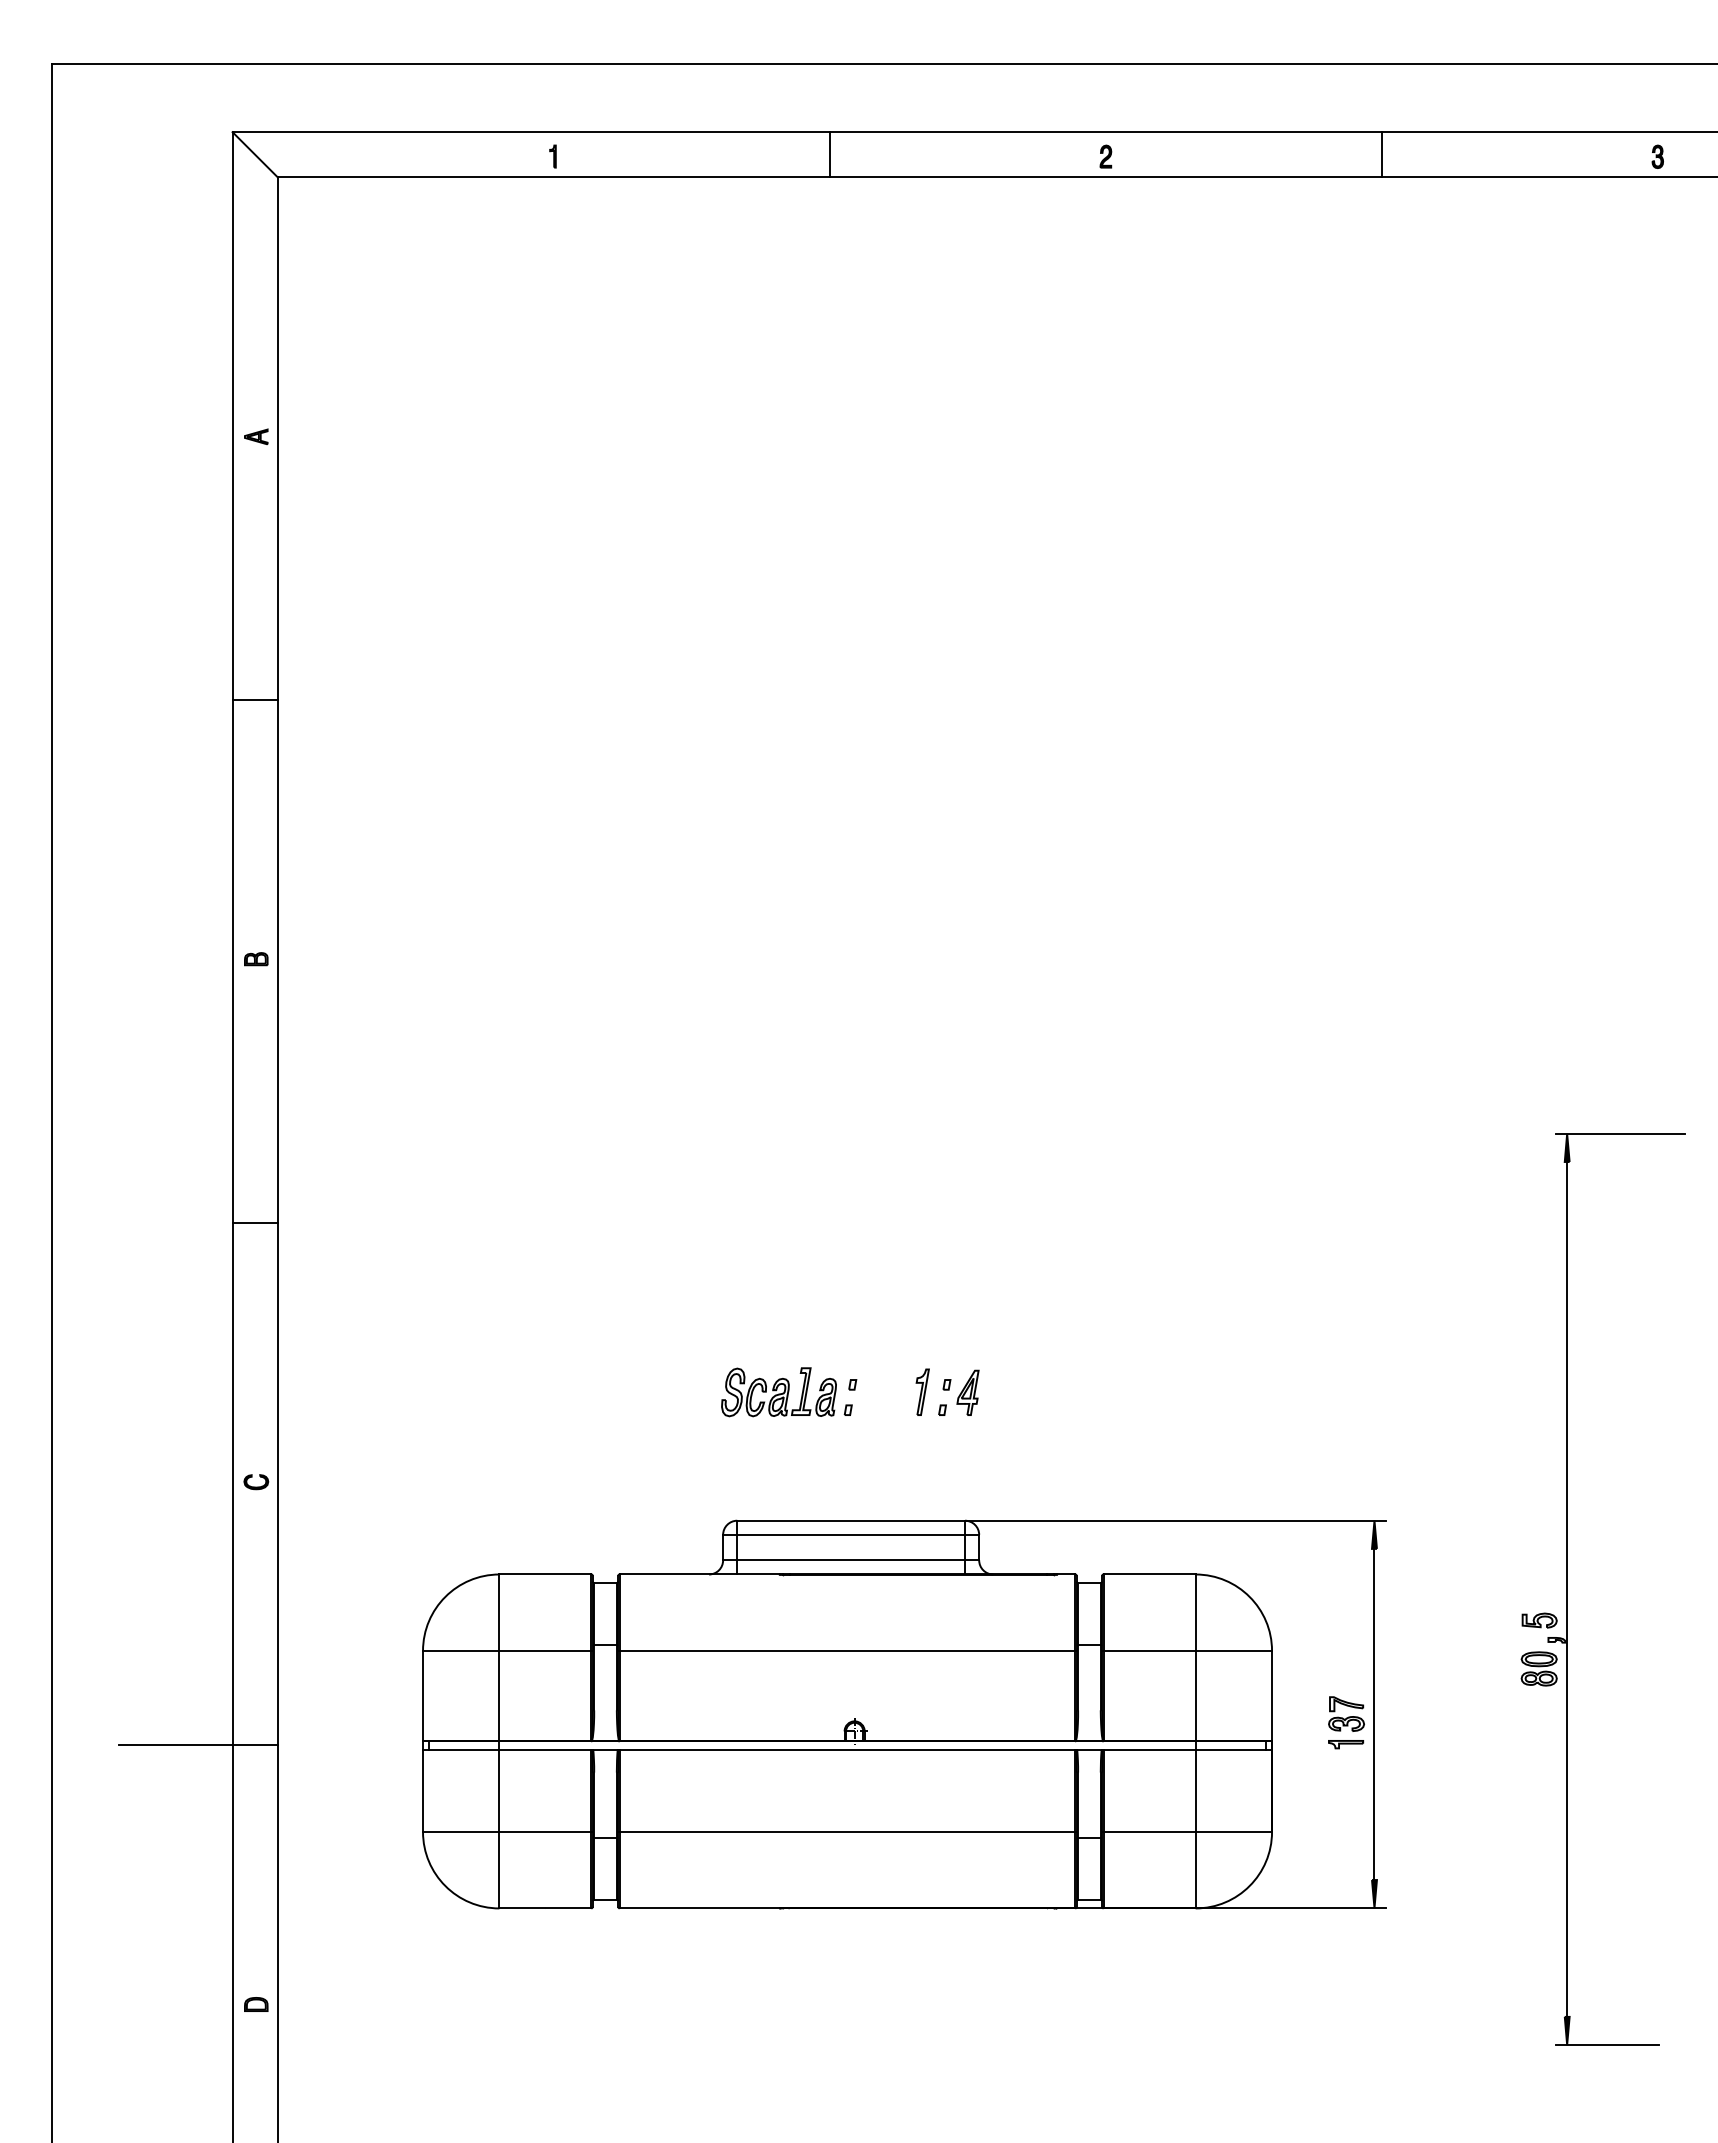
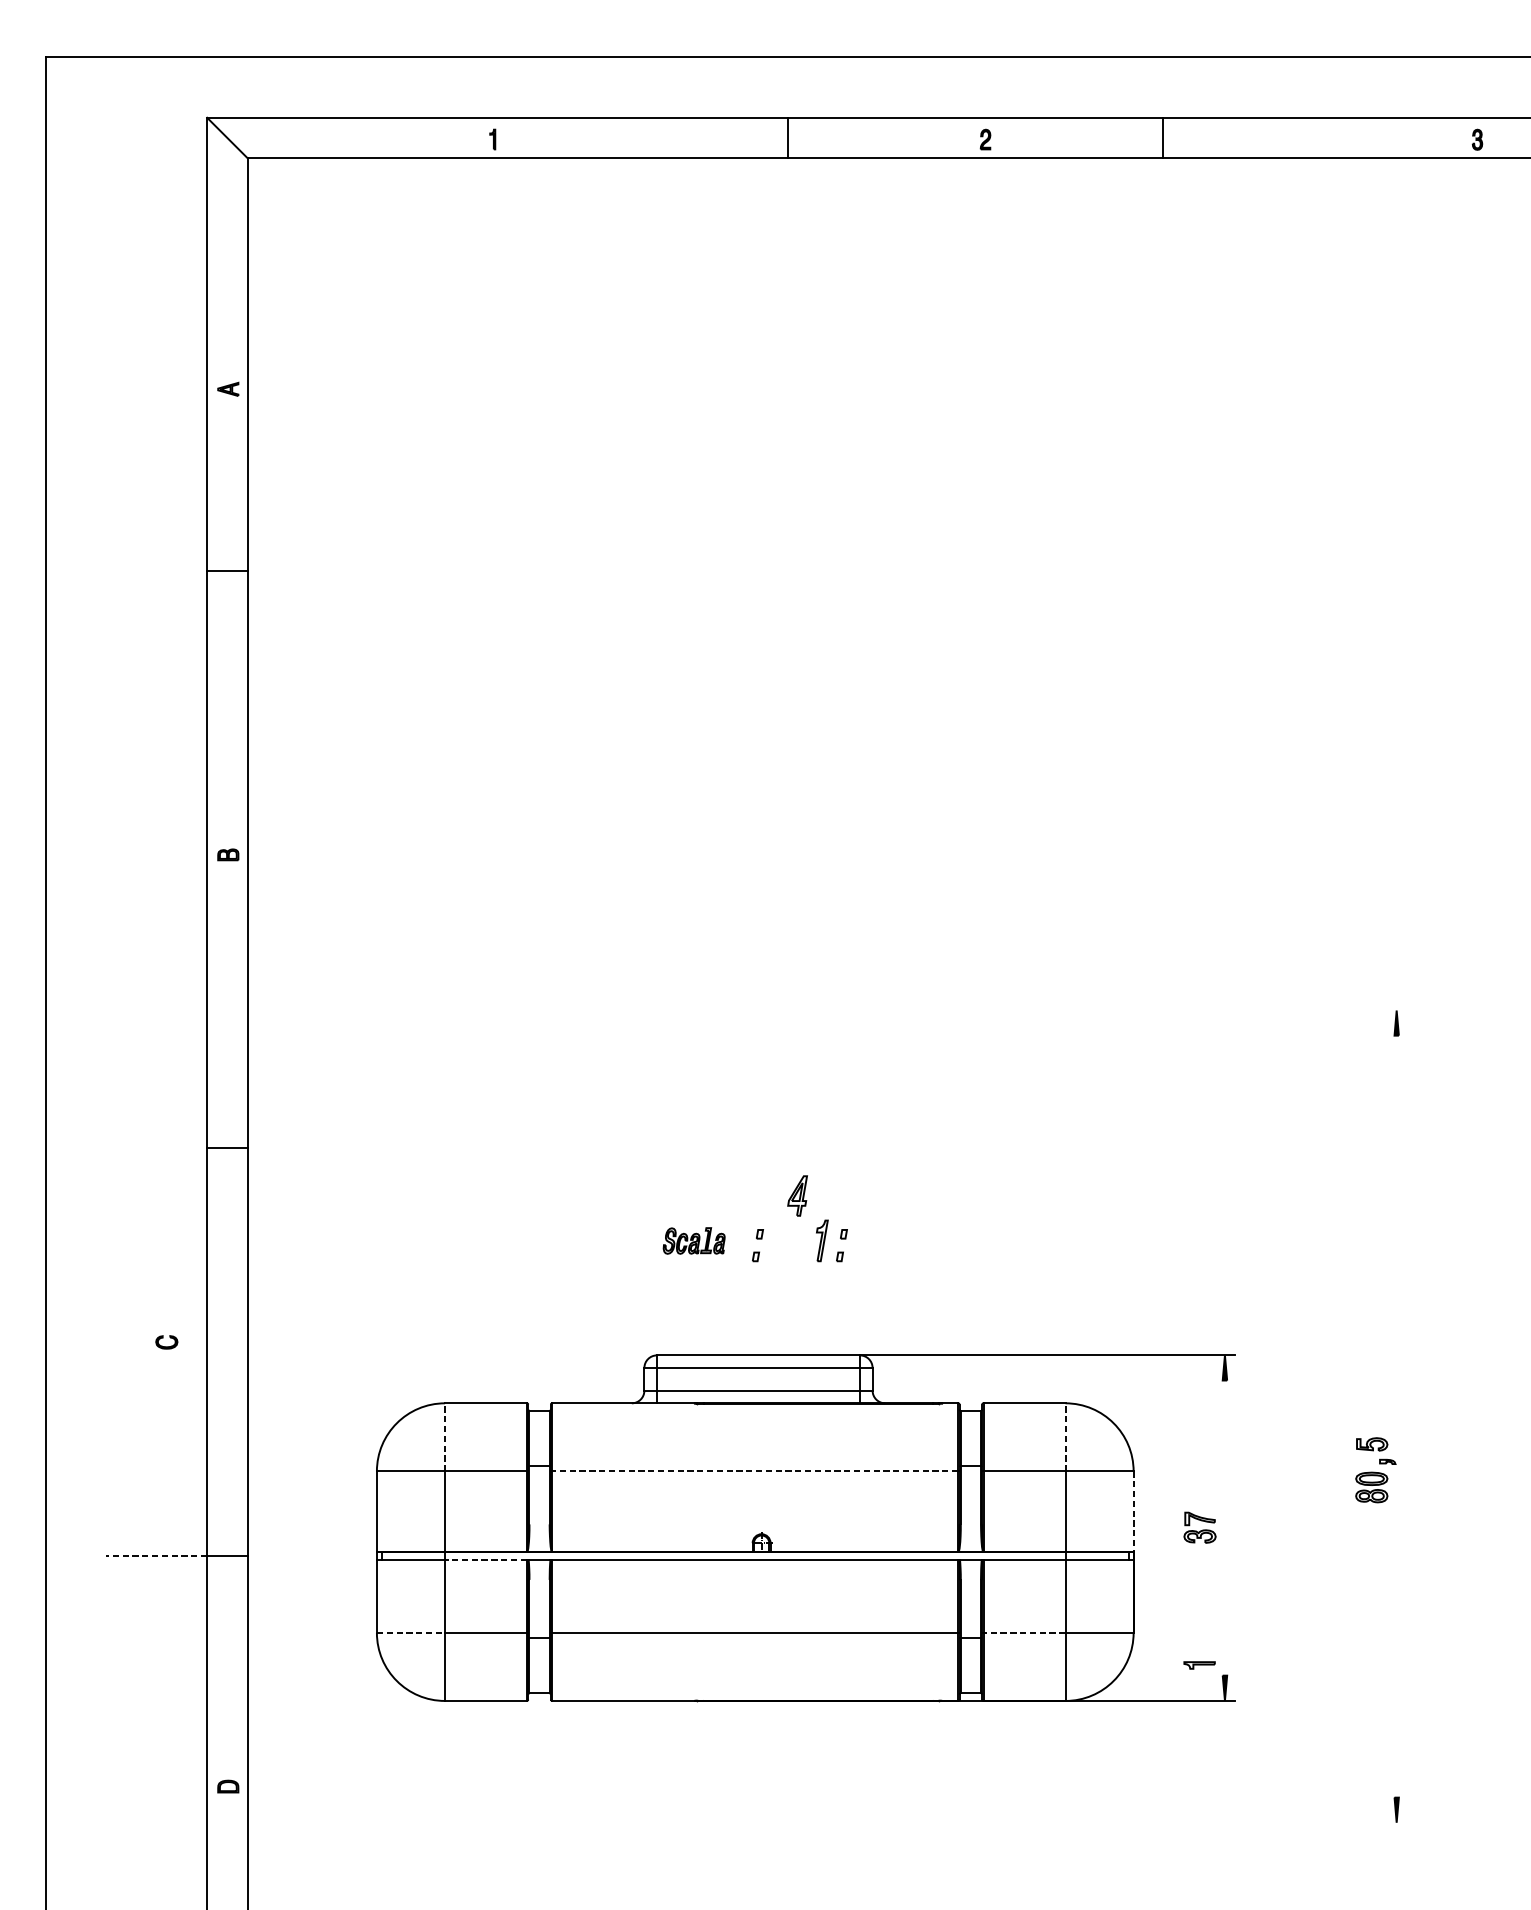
line: (829, 154) -> (788, 137), moved
line: (1381, 154) -> (1162, 137), moved
line: (254, 700) -> (226, 570), moved
line: (1619, 1133) -> (1443, 1010), removed
line: (254, 1222) -> (226, 1147), moved
part: (778, 1392) -> (693, 1241), size x0.6
part: (967, 1392) -> (797, 1195), moved
part: (256, 1482) -> (166, 1342), moved
line: (1567, 1588) -> (1396, 1415), removed
line: (499, 1612) -> (445, 1437), solid -> dashed
line: (1195, 1612) -> (1065, 1437), solid -> dashed
line: (847, 1650) -> (755, 1471), solid -> dashed
line: (1272, 1696) -> (1134, 1512), solid -> dashed
line: (1374, 1714) -> (1224, 1528), removed
part: (1346, 1744) -> (1200, 1665), moved
line: (176, 1745) -> (157, 1555), solid -> dashed
line: (545, 1749) -> (486, 1559), solid -> dashed
line: (461, 1832) -> (411, 1633), solid -> dashed
line: (1149, 1832) -> (1024, 1633), solid -> dashed
line: (1607, 2045) -> (1432, 1823), removed

